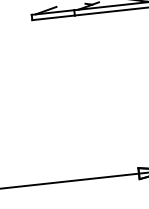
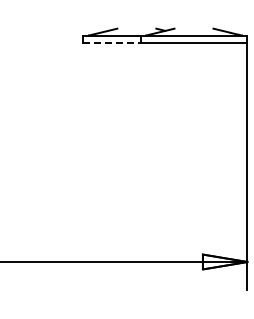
line: (53, 17) -> (111, 42), solid -> dashed

